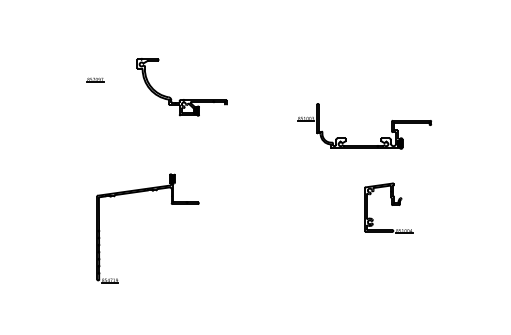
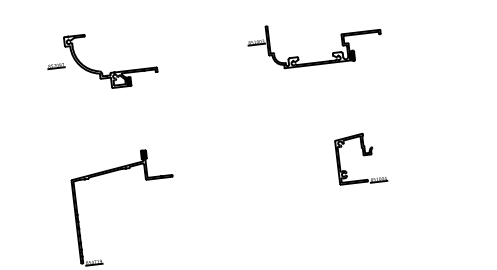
part: (181, 99) -> (112, 72), moved
part: (364, 145) -> (317, 61), moved

